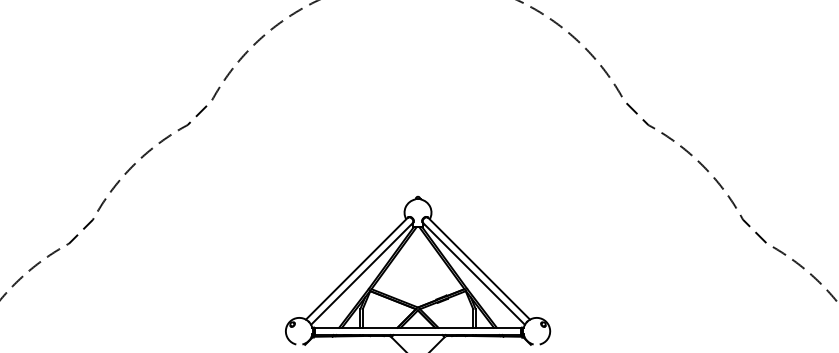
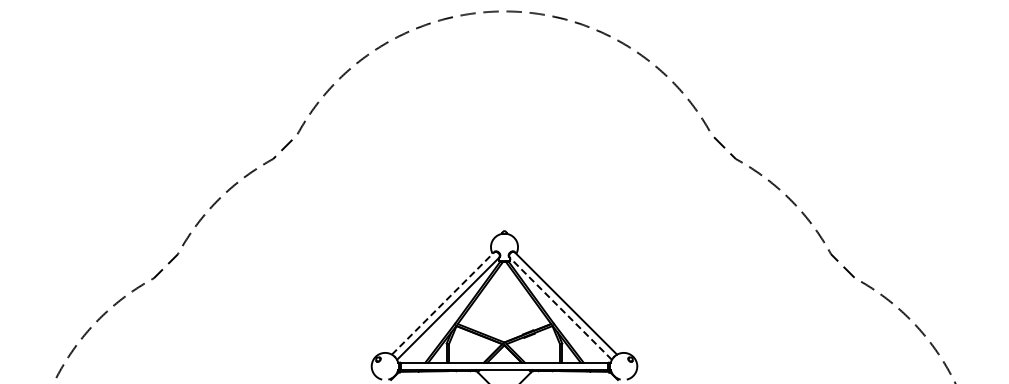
line: (357, 268) -> (443, 303), solid -> dashed
line: (473, 273) -> (560, 308), solid -> dashed

